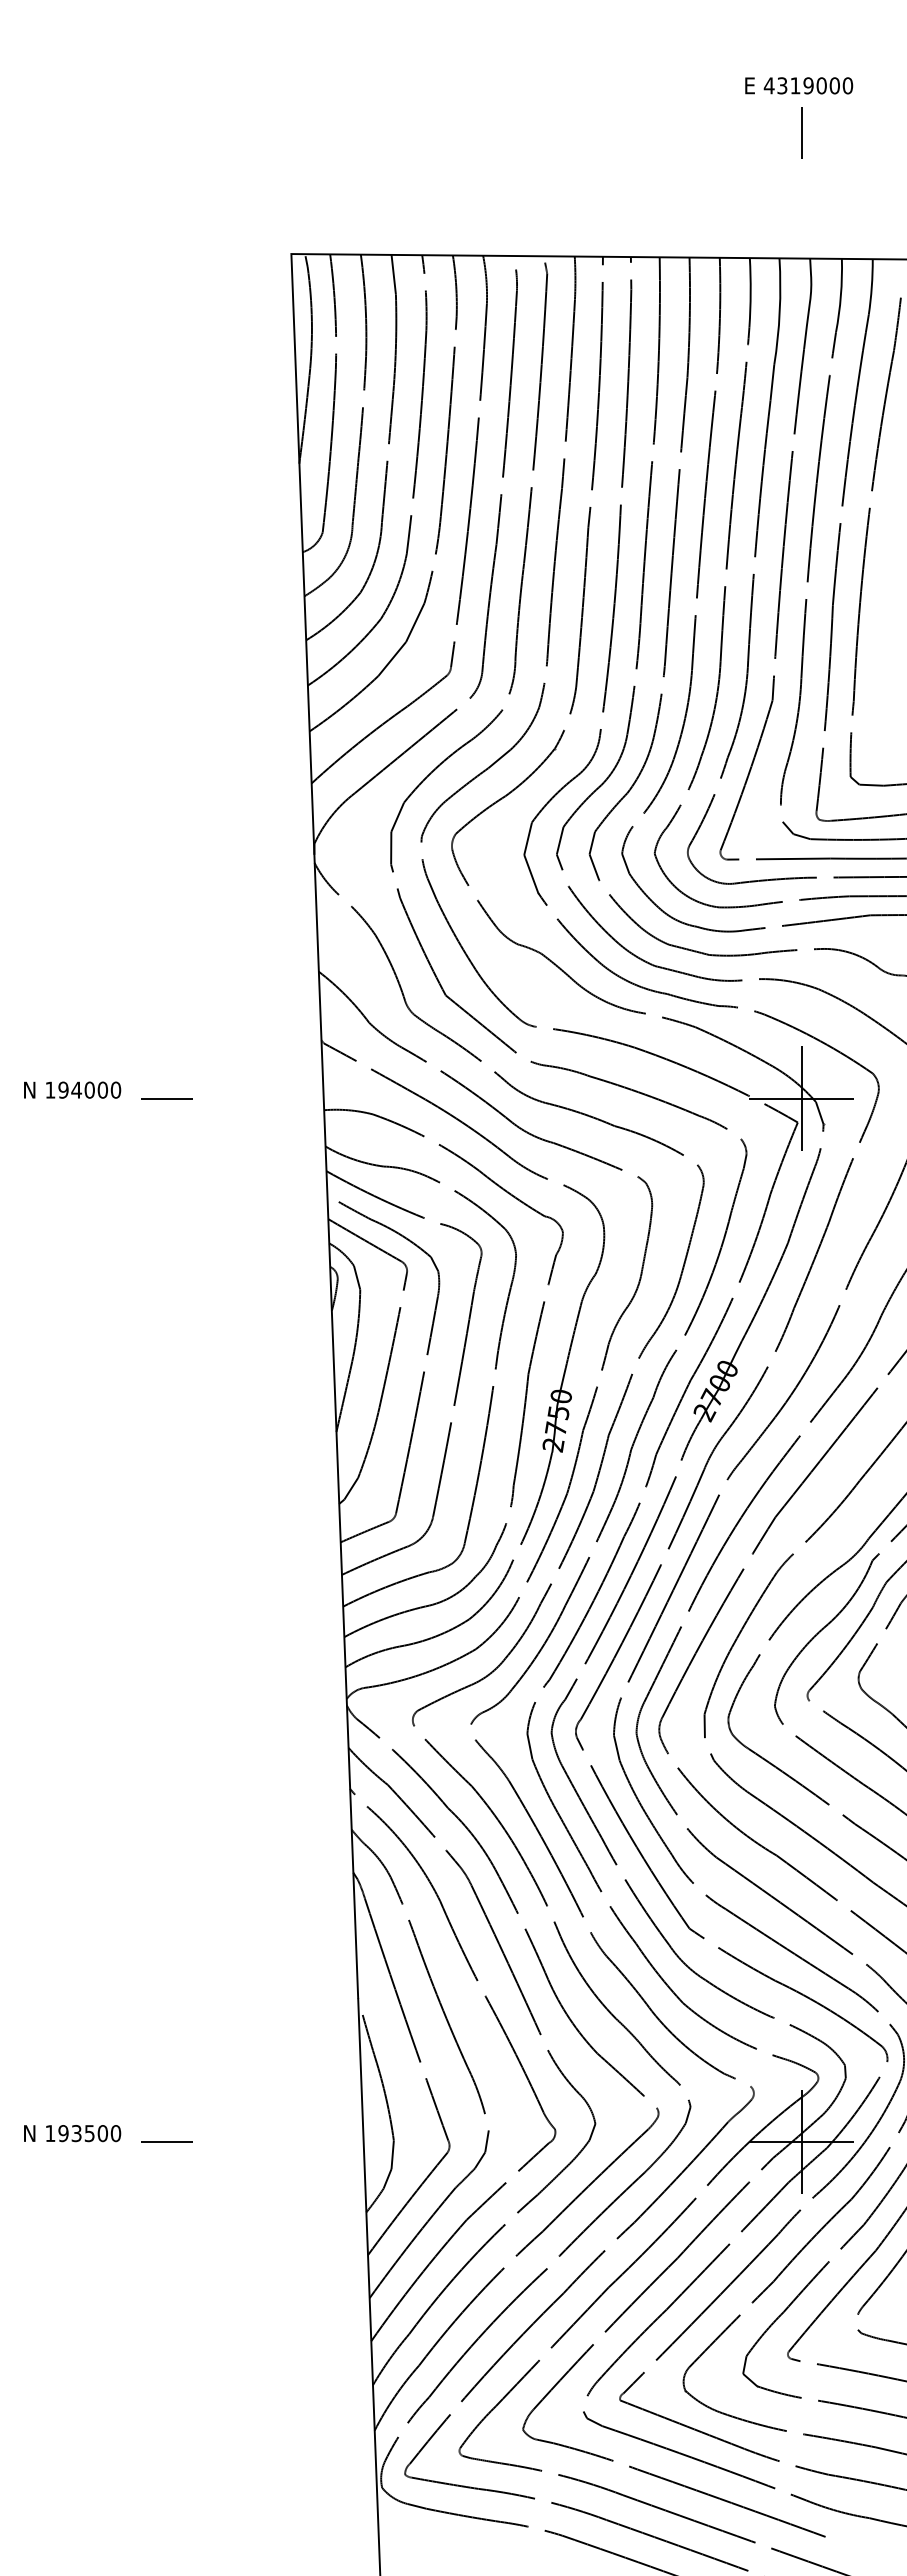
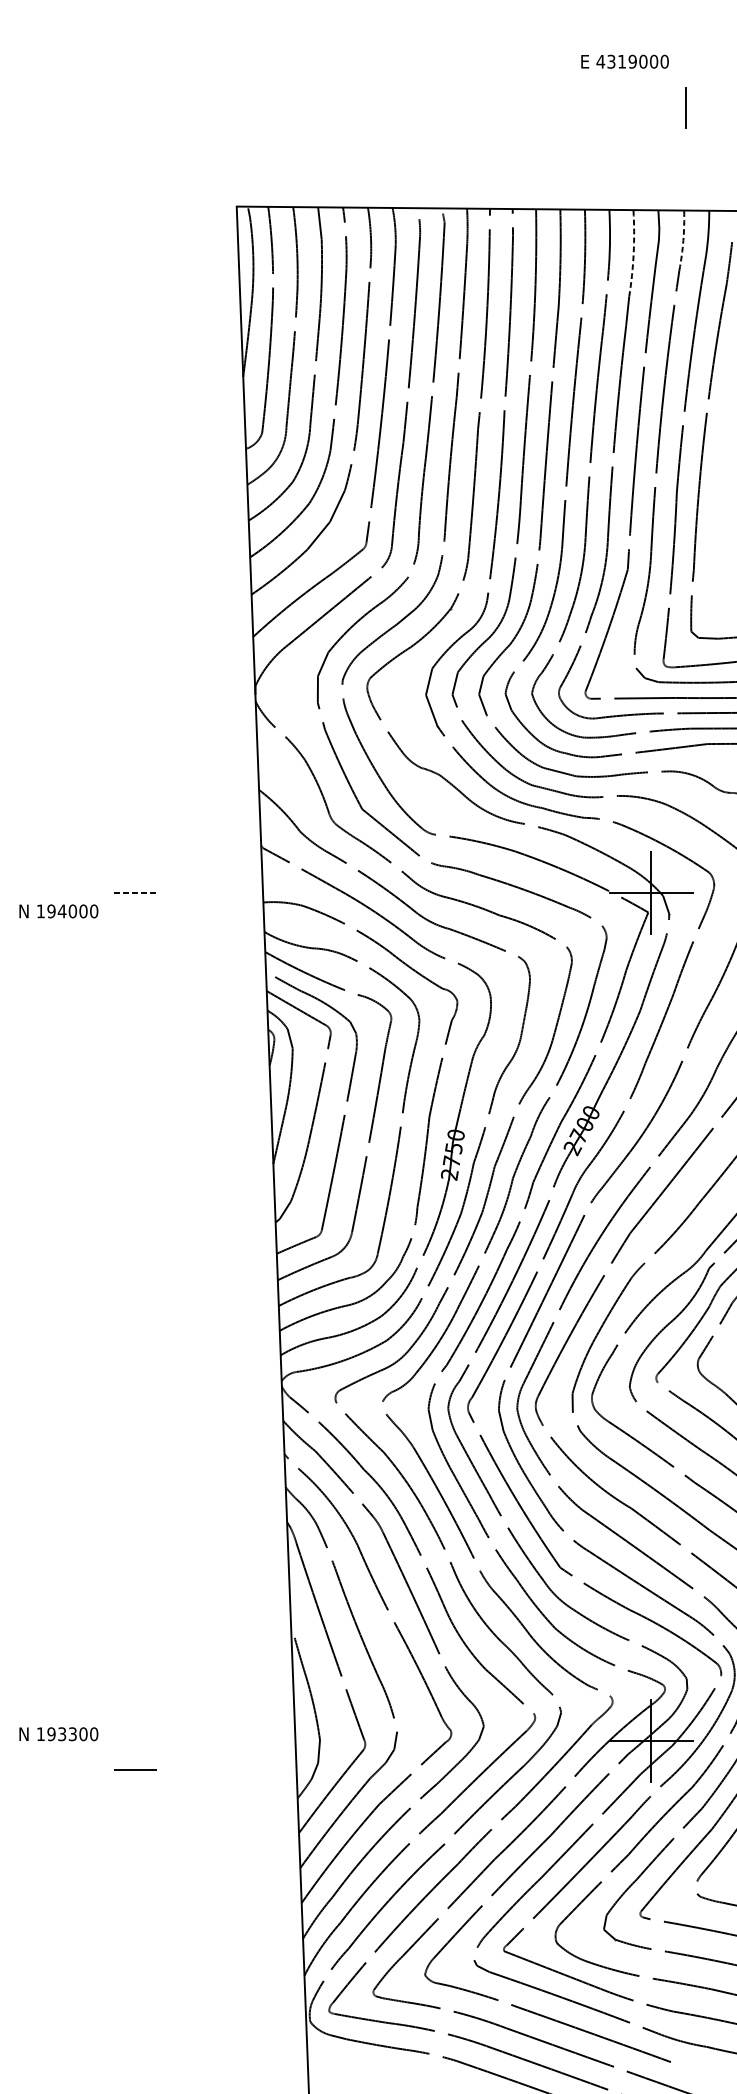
text: (799, 85) -> (625, 61), moved
line: (801, 132) -> (685, 107), moved
line: (840, 295) -> (683, 240), solid -> dashed
line: (779, 311) -> (633, 253), solid -> dashed
text: (72, 1089) -> (58, 910), moved
line: (167, 1098) -> (136, 892), solid -> dashed
text: (89, 2133) -> (72, 1734), 193500 -> 193300
line: (166, 2141) -> (135, 1769), moved

